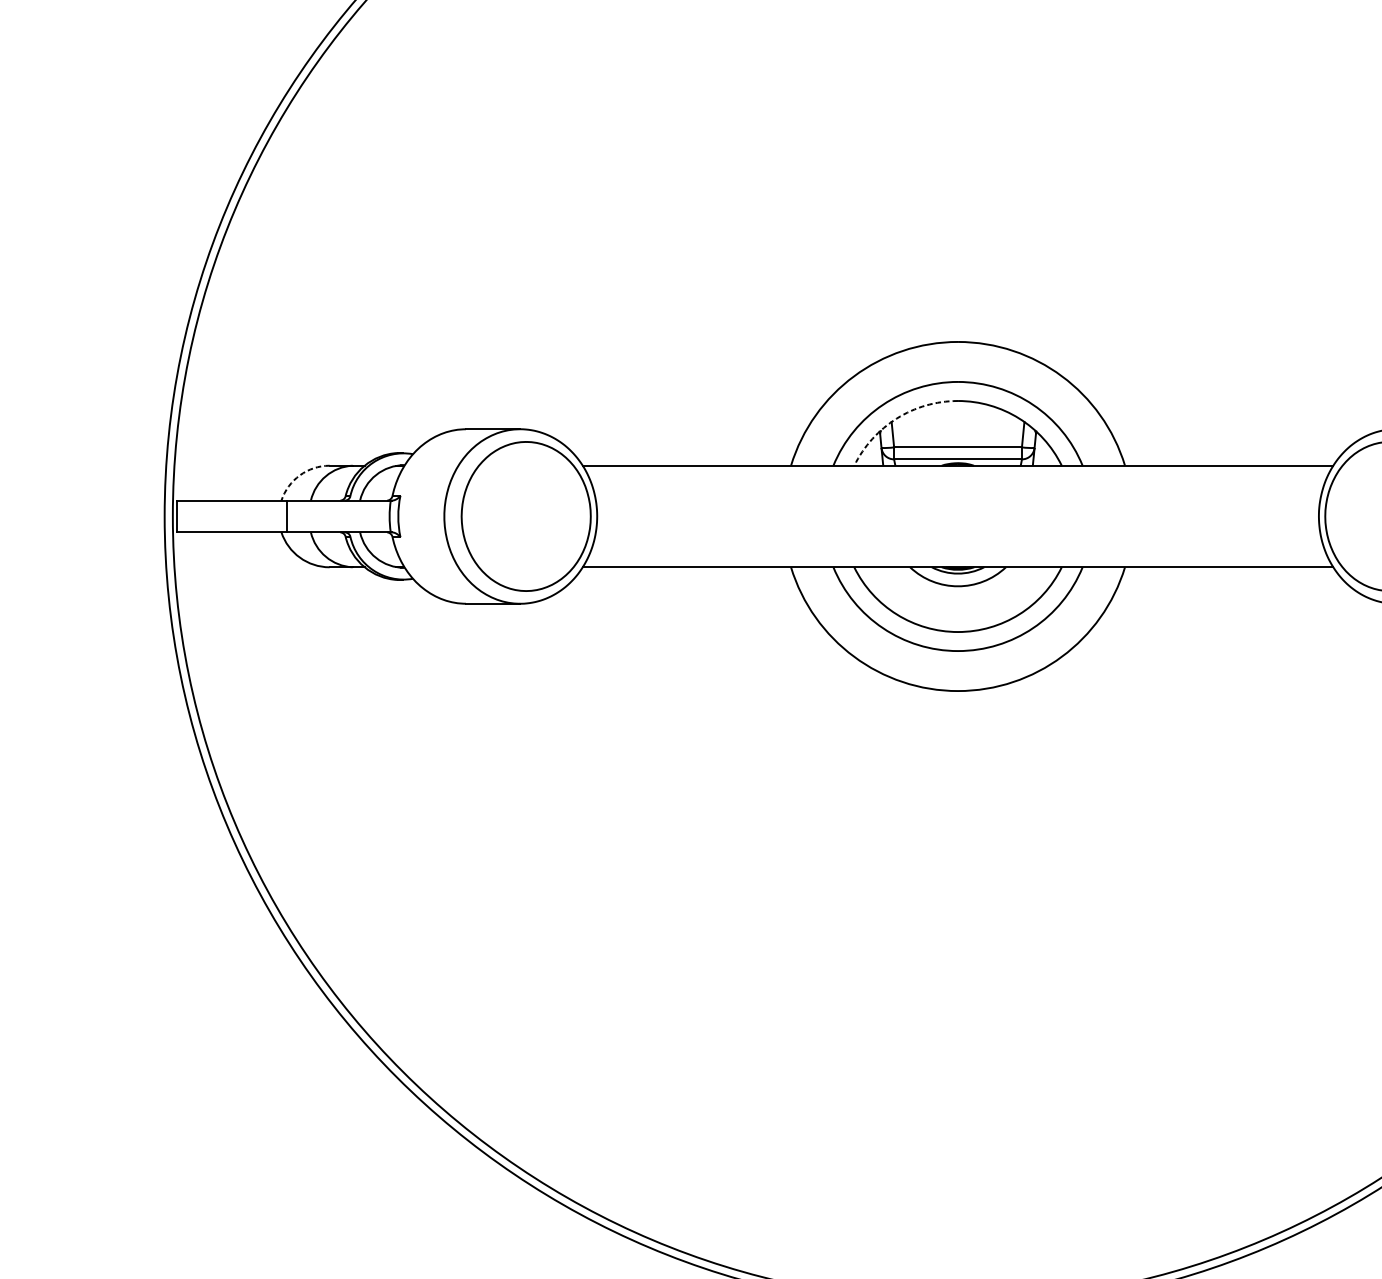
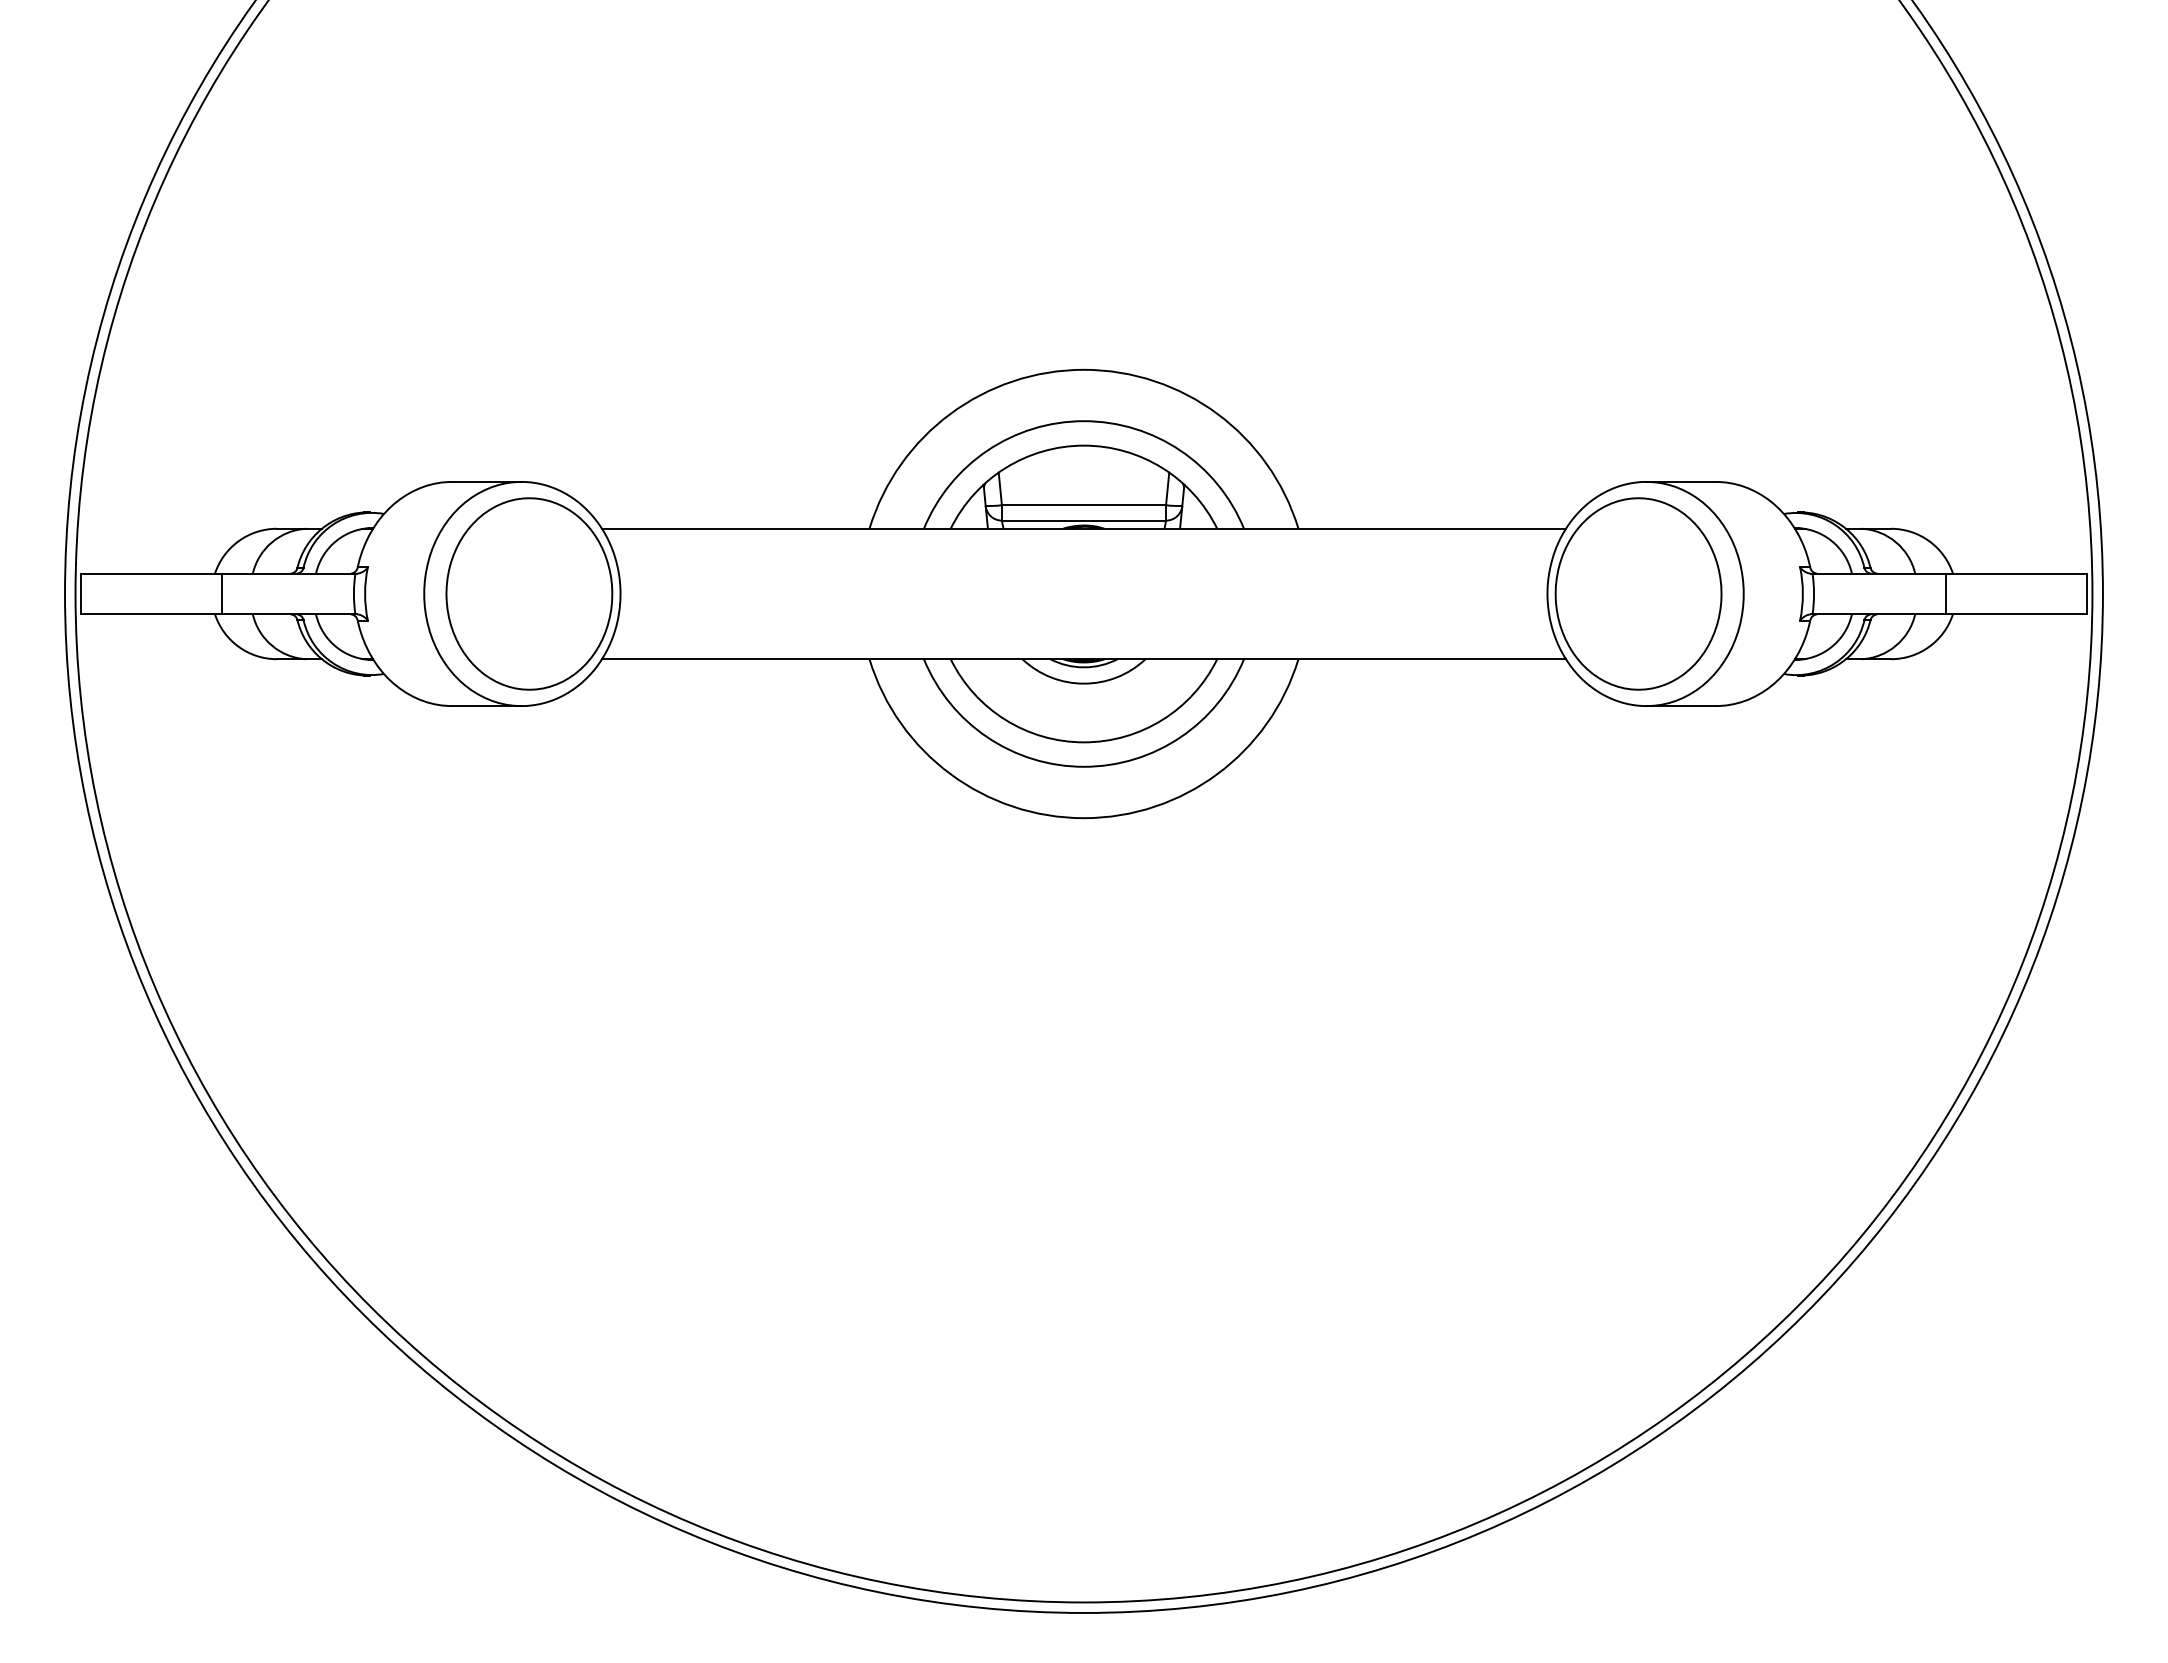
arc: (896, 418) -> (1005, 468), dashed -> solid
arc: (299, 475) -> (238, 541), dashed -> solid

